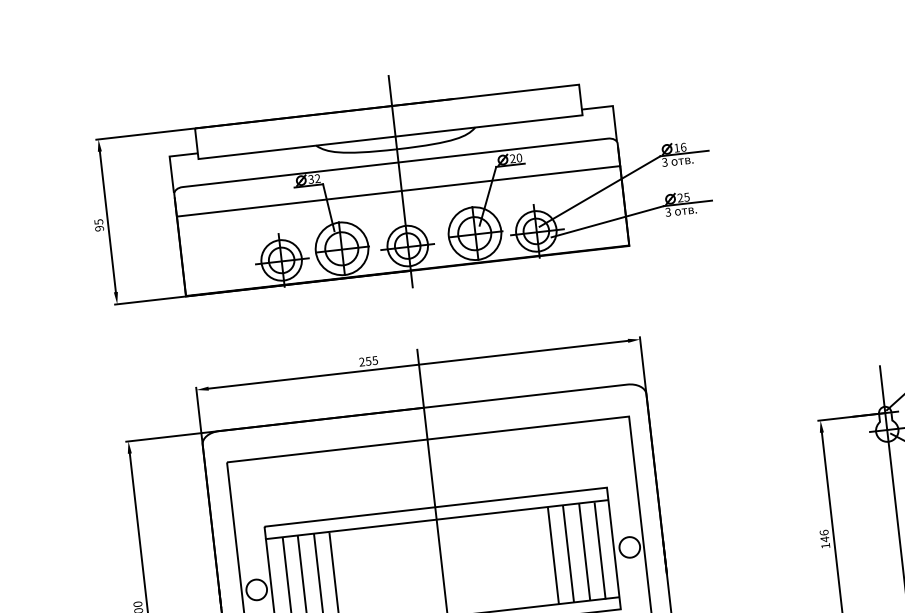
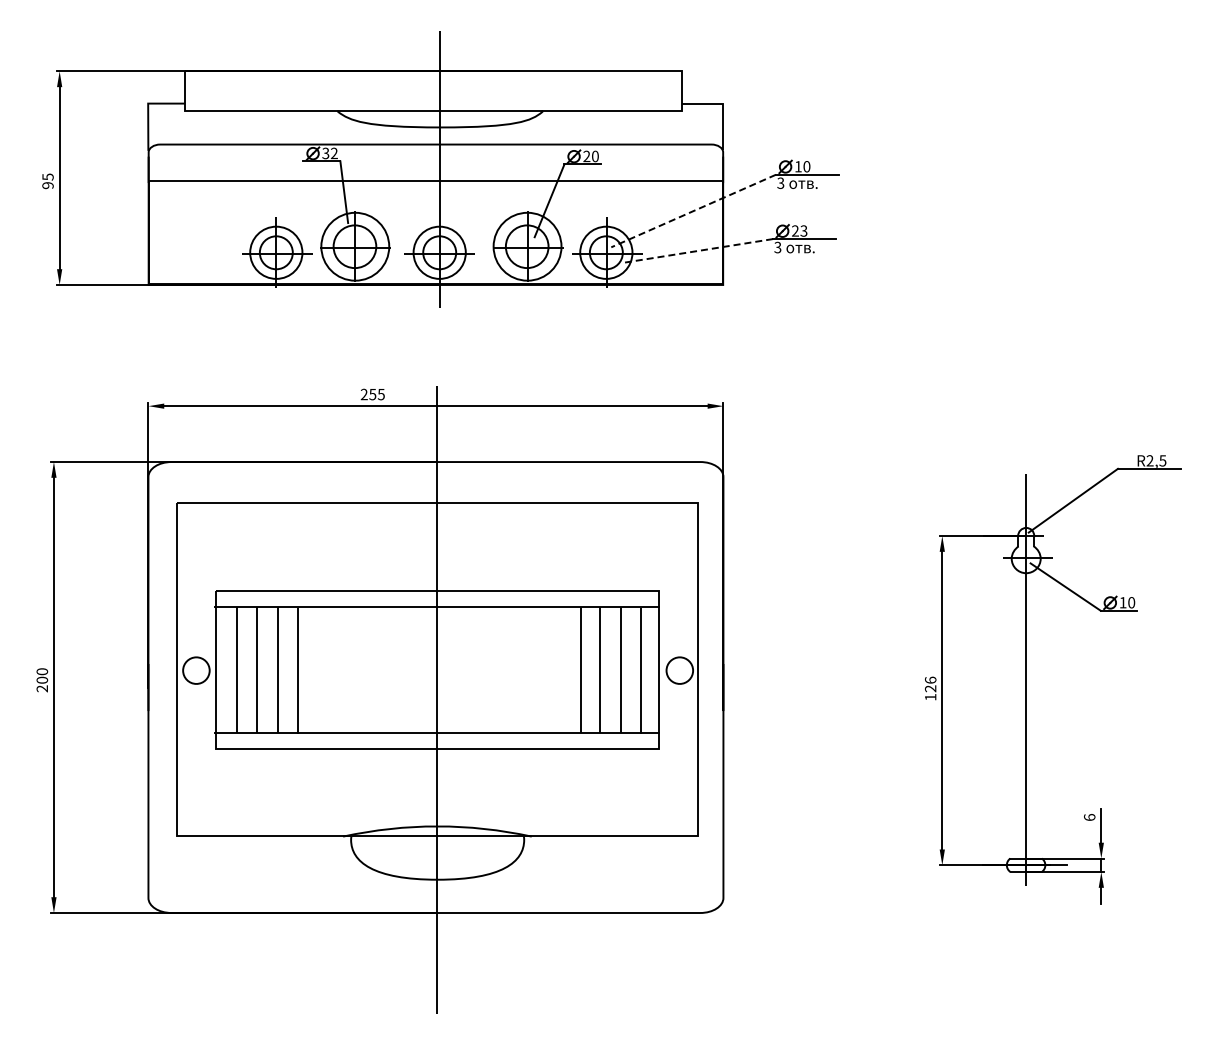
text: (683, 147) -> (806, 166), 16 -> 10
line: (599, 191) -> (693, 211), solid -> dashed
text: (686, 196) -> (803, 230), 25 -> 23
line: (608, 221) -> (699, 250), solid -> dashed
text: (824, 539) -> (930, 688), 146 -> 126

